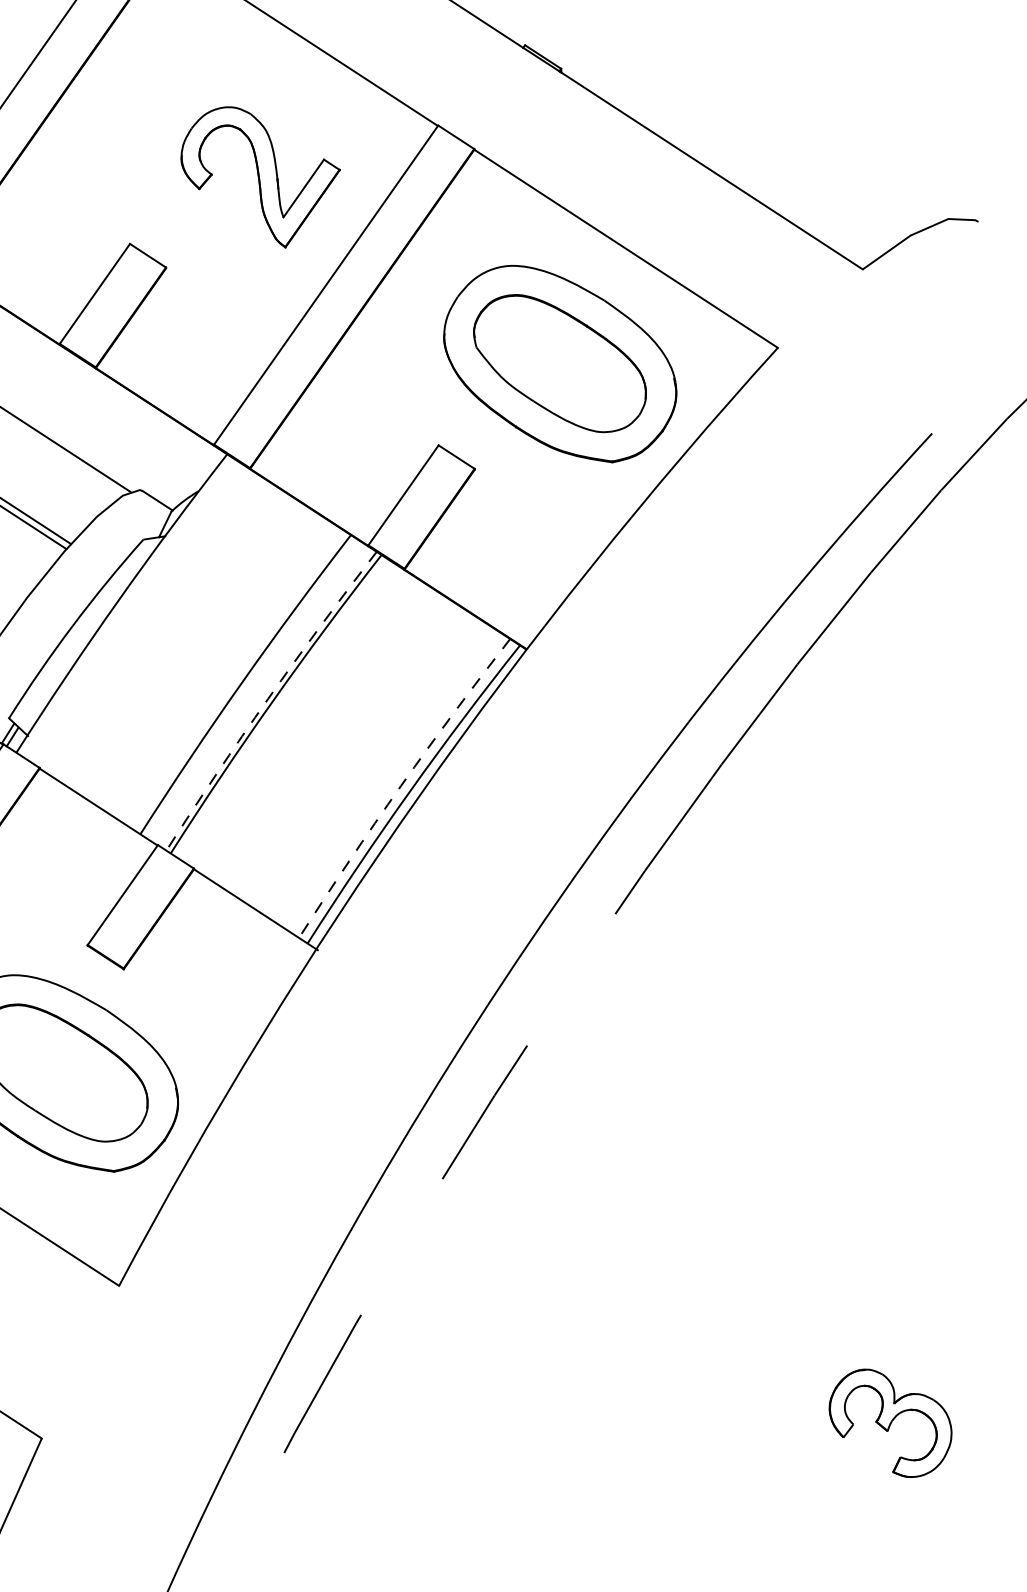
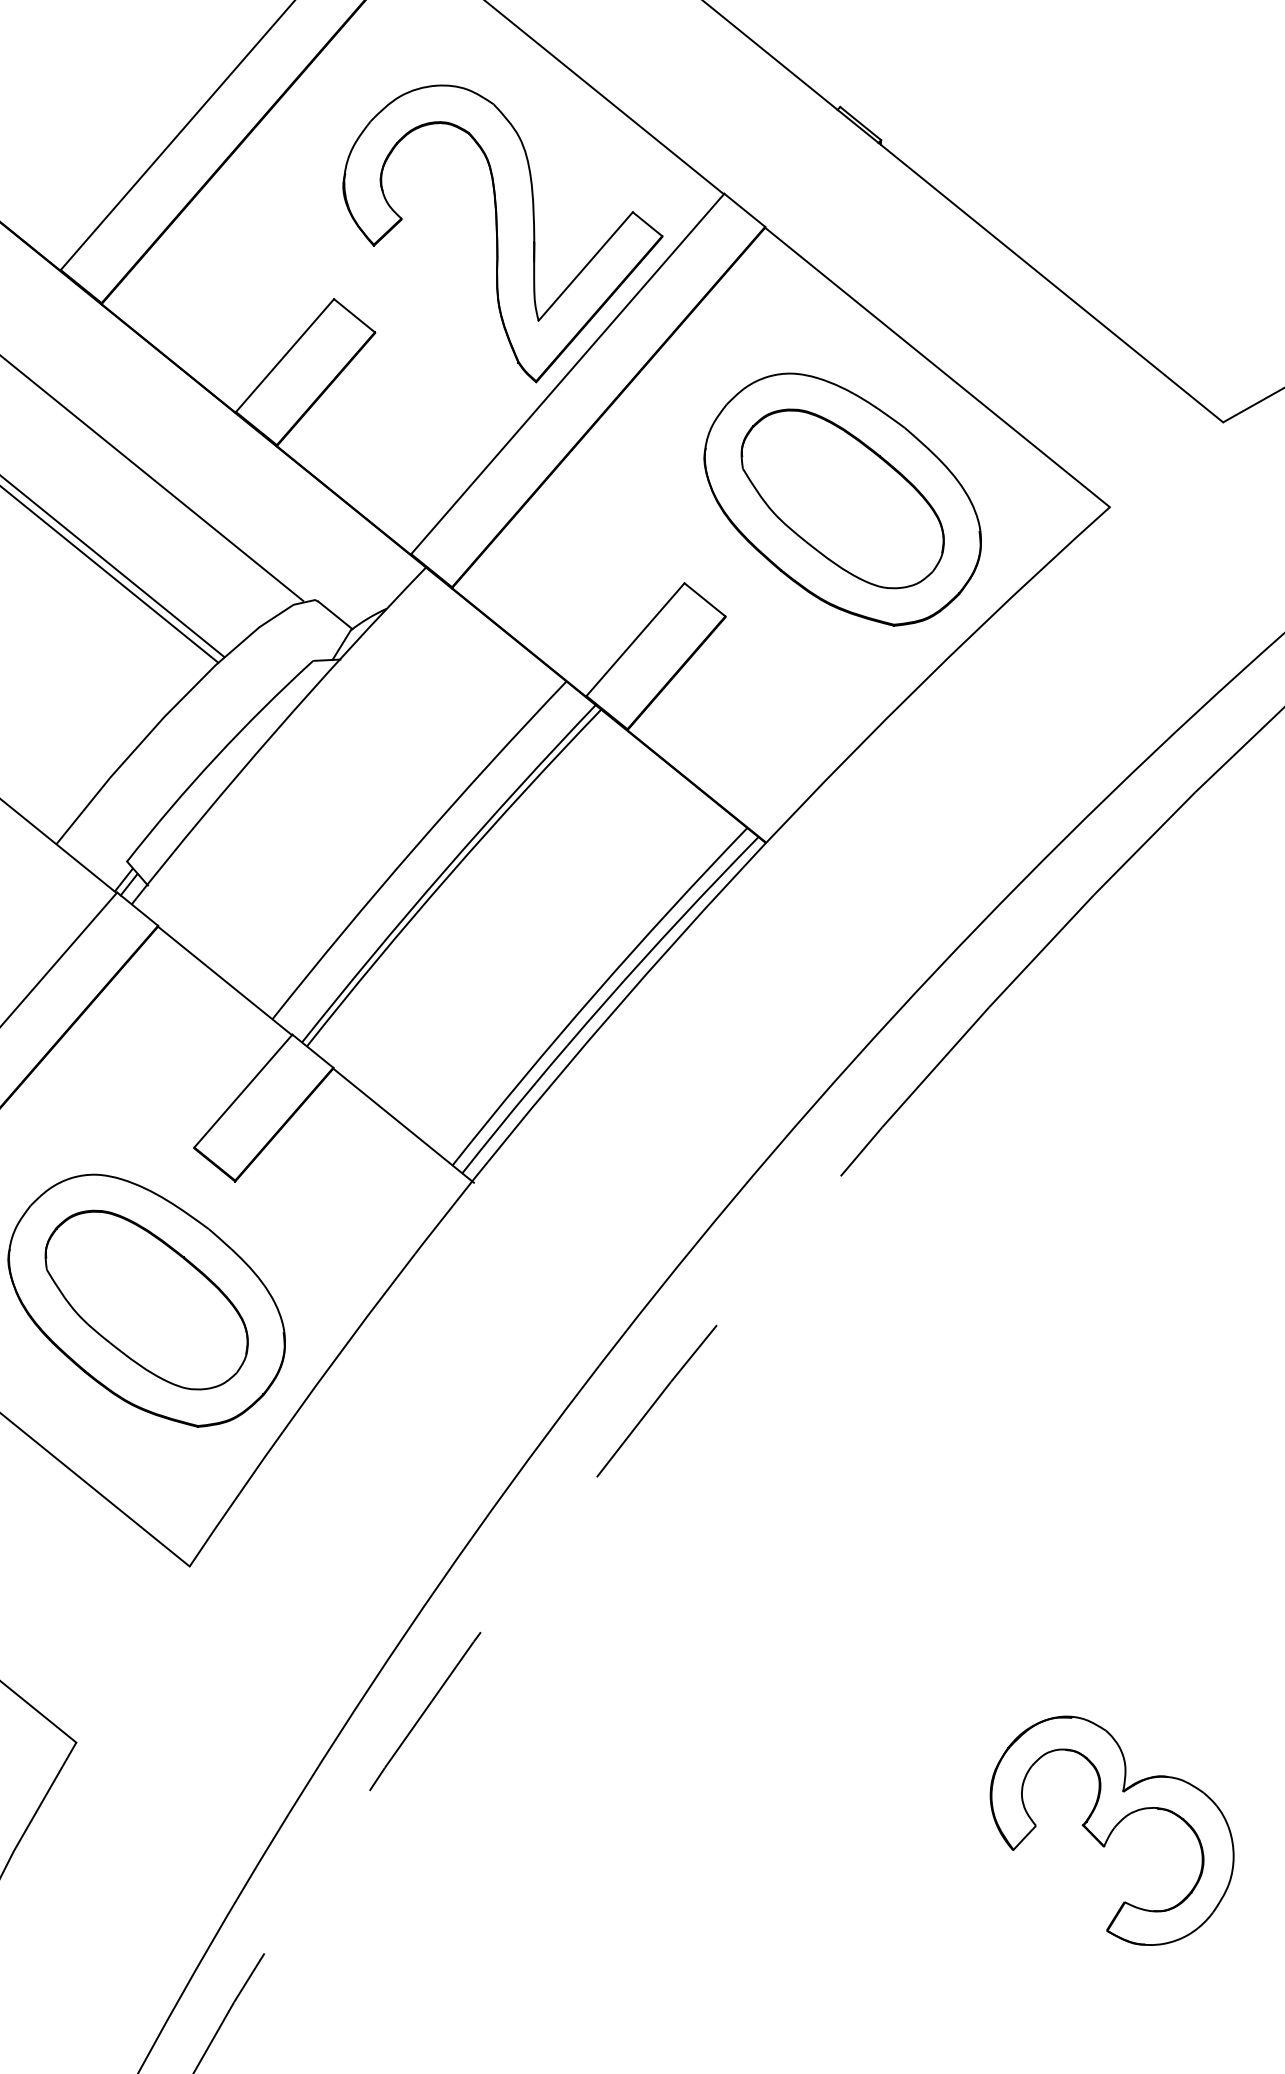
part: (261, 176) -> (502, 233), size x1.67
arc: (268, 698) -> (445, 870), dashed -> solid
arc: (400, 786) -> (595, 993), dashed -> solid
part: (890, 1423) -> (1111, 1830), size x1.67

